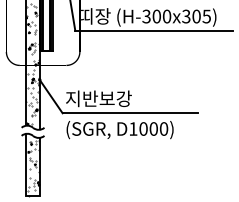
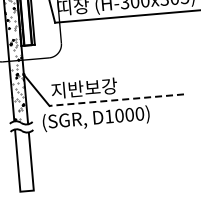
line: (129, 113) -> (116, 100), solid -> dashed
text: (119, 130) -> (95, 119), moved
hatch: (33, 167) -> (25, 162), removed

